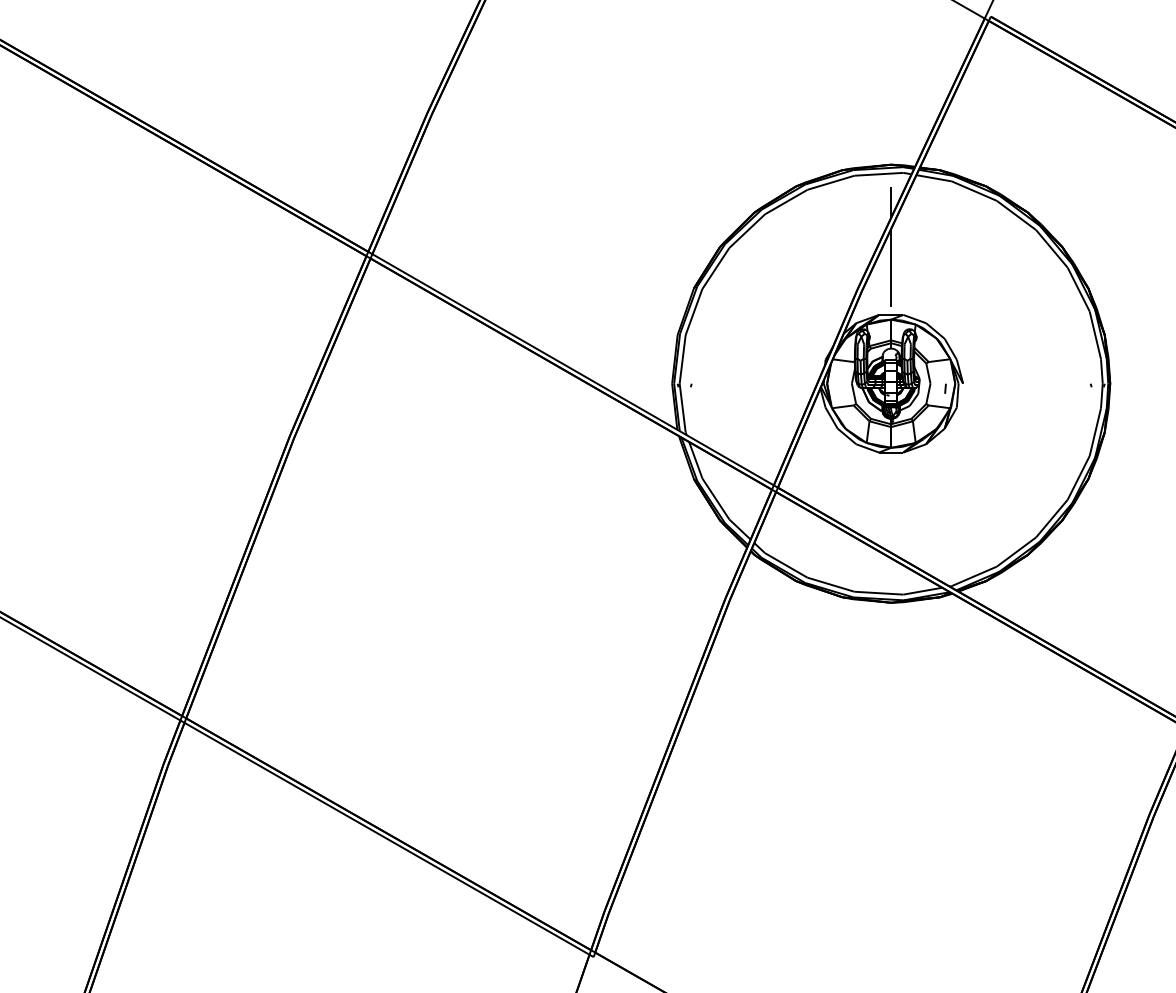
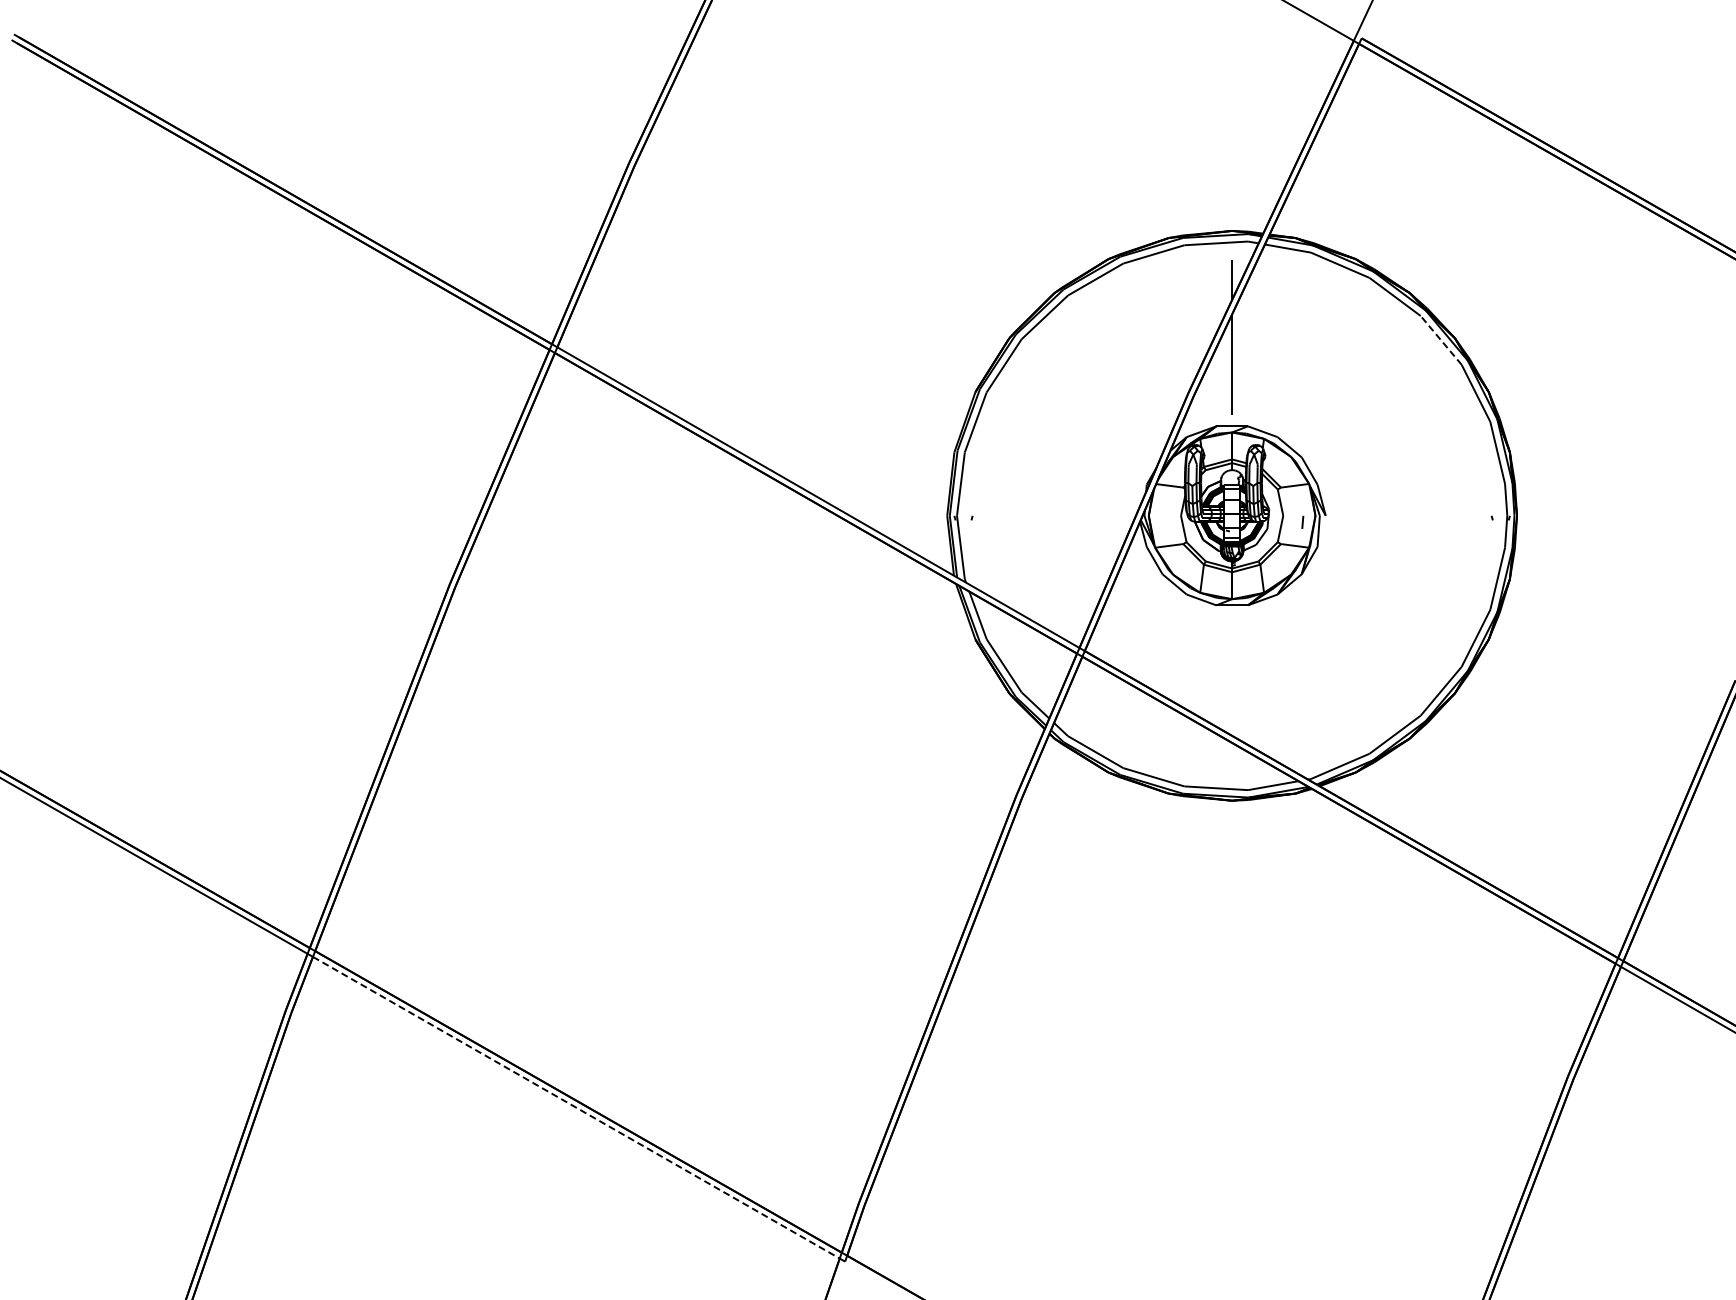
line: (1052, 248) -> (1441, 340), solid -> dashed
line: (387, 838) -> (576, 1107), solid -> dashed

